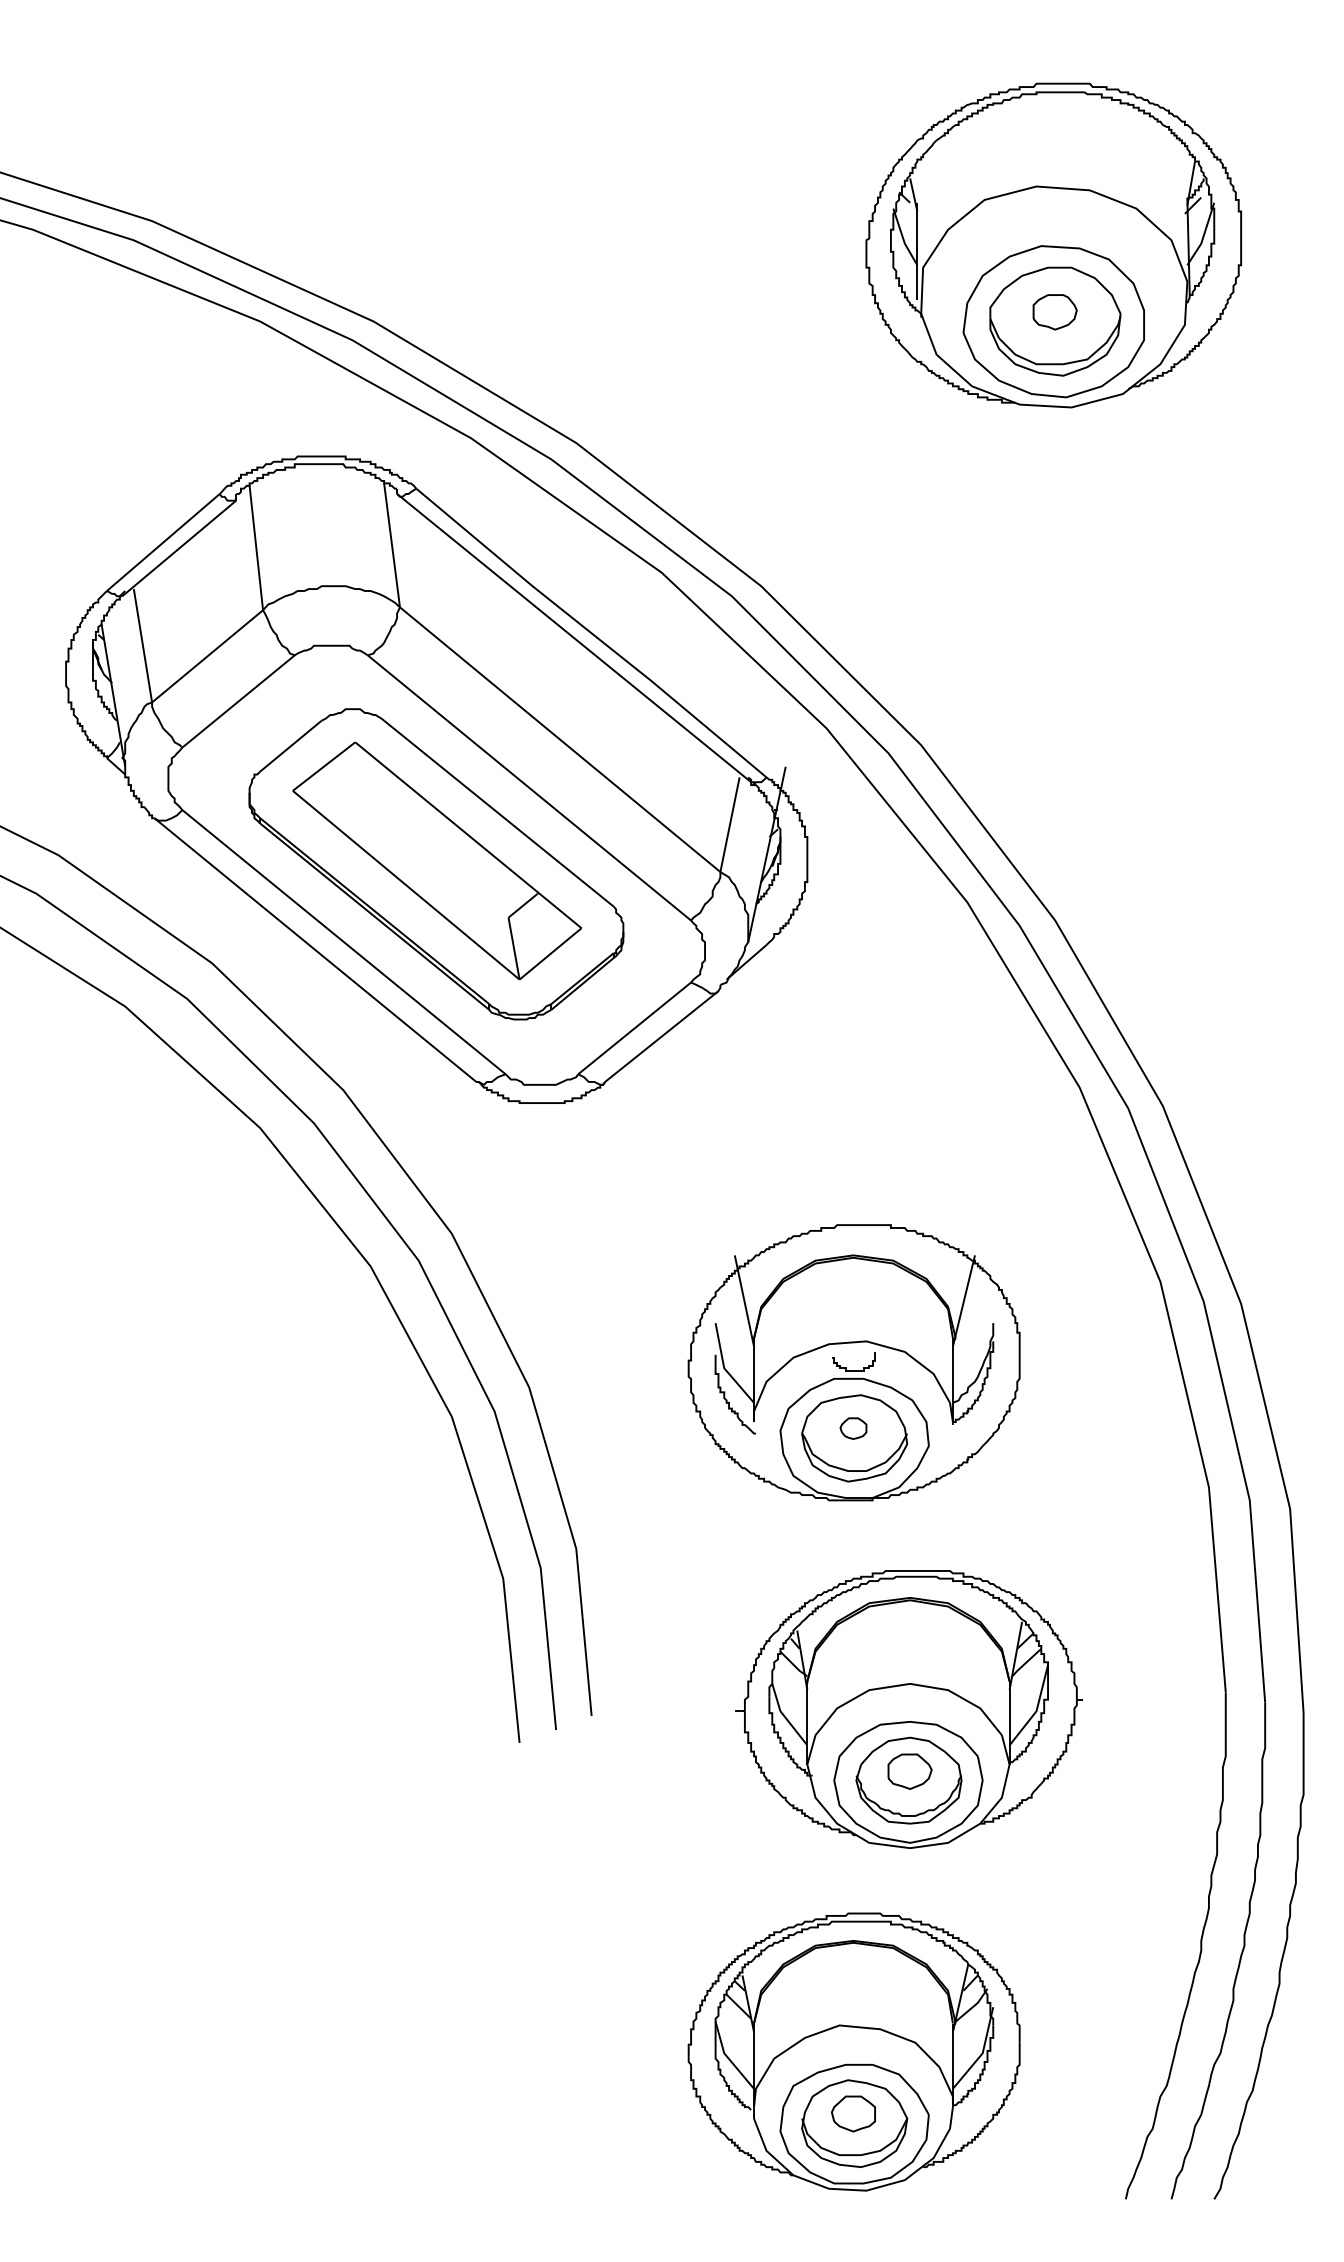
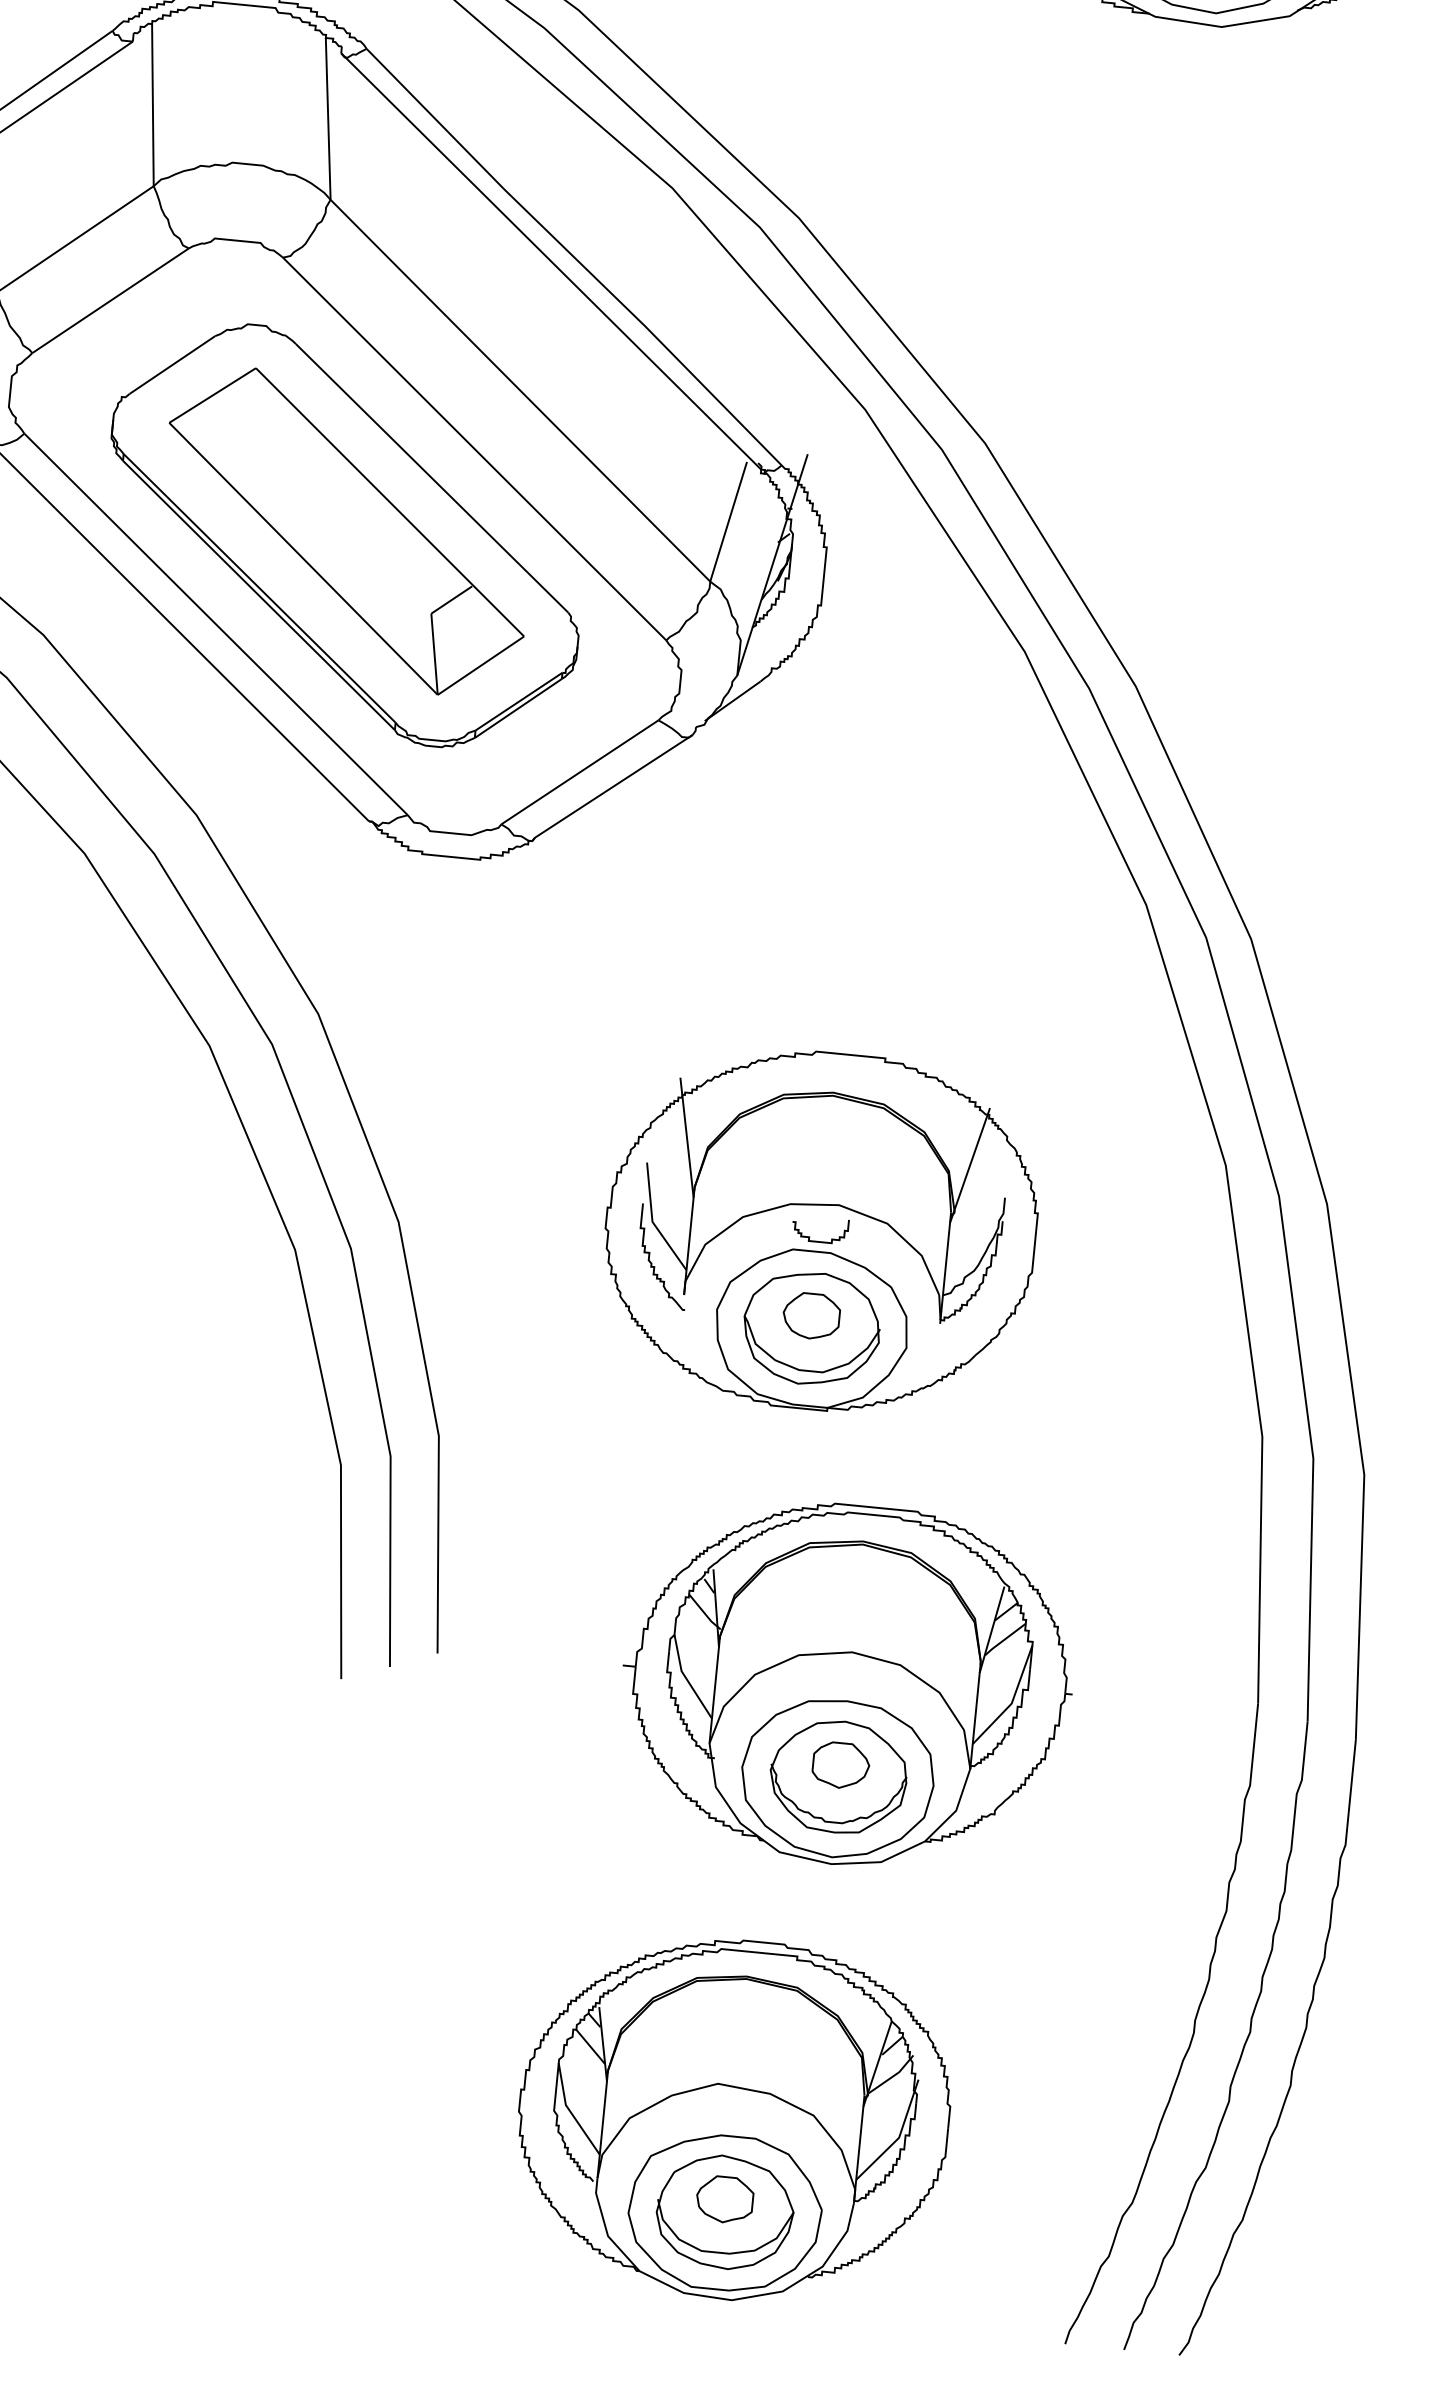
part: (853, 1428) -> (811, 1315), size x1.67

